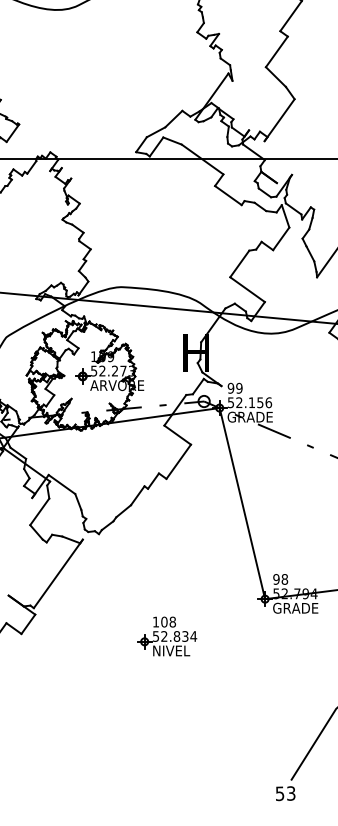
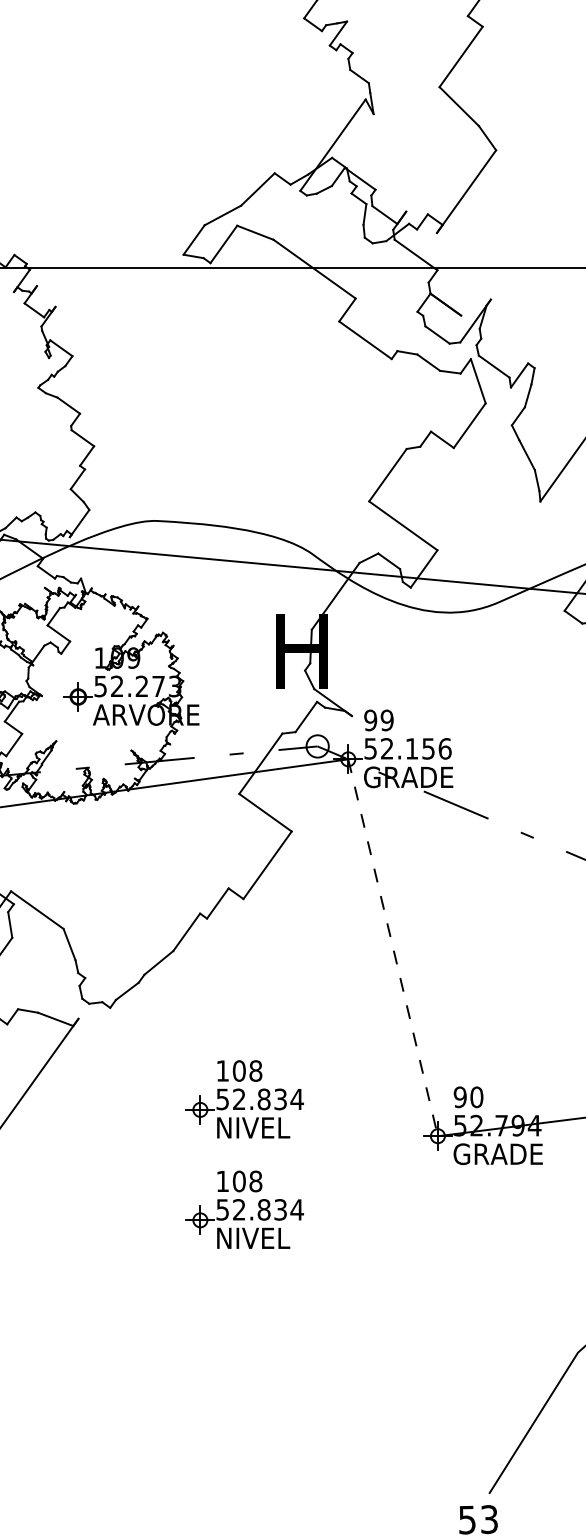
line: (242, 504) -> (393, 949), solid -> dashed
text: (284, 579) -> (476, 1097), 98 -> 90
part: (167, 580) -> (245, 1099), added

